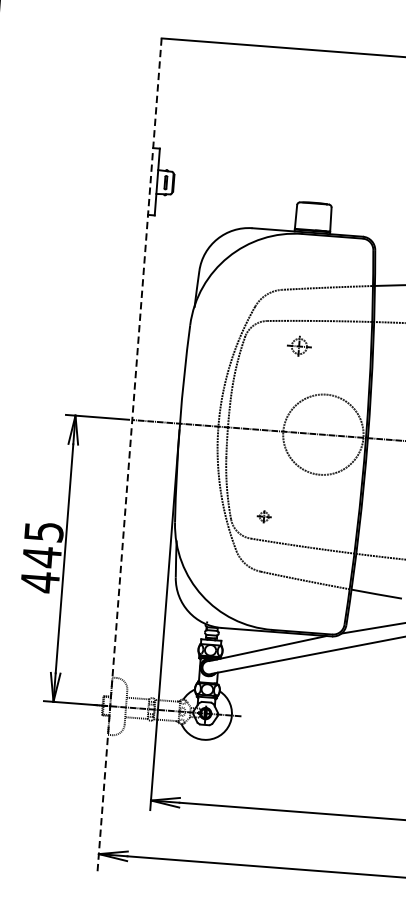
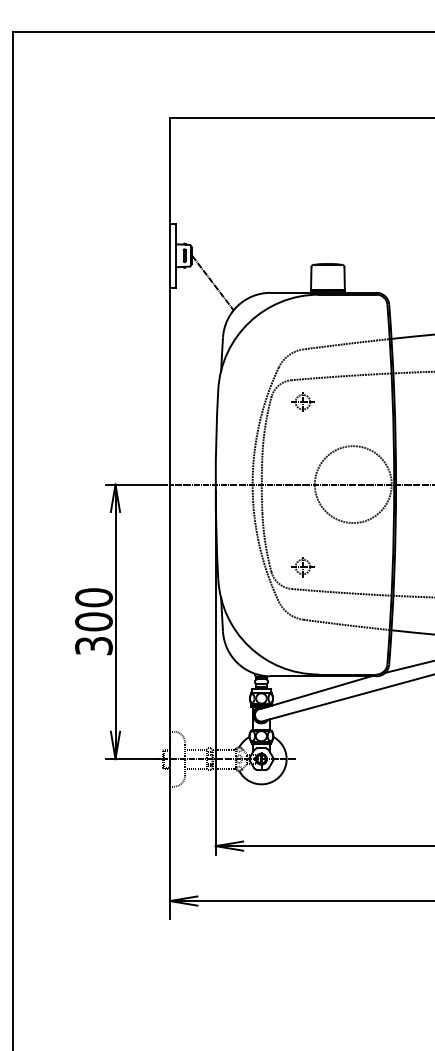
line: (192, 212) -> (212, 282), added
part: (298, 345) -> (302, 401), moved
line: (129, 456) -> (169, 519), dashed -> solid
part: (263, 517) -> (302, 567), size x1.67
text: (41, 557) -> (93, 622), 445 -> 300

